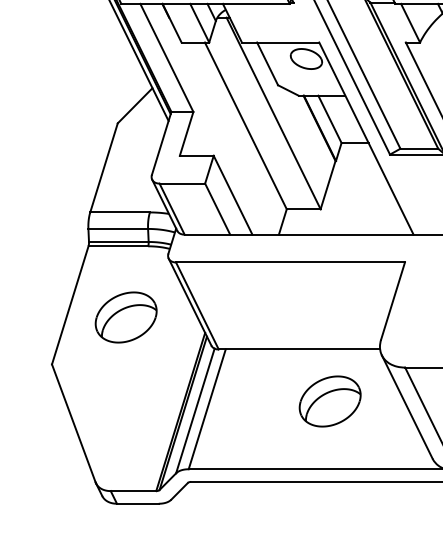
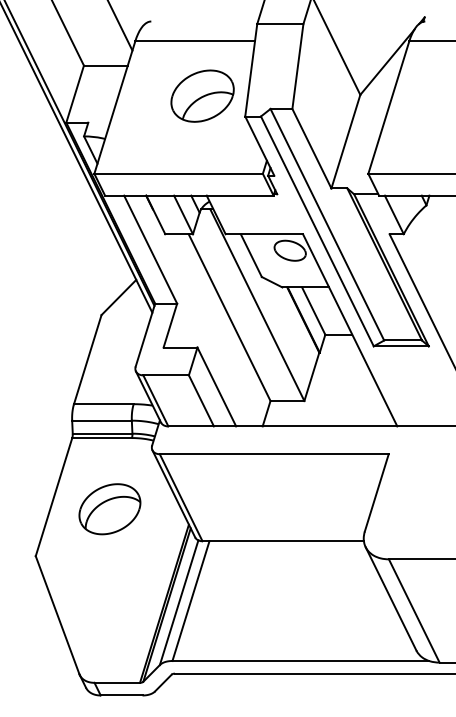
part: (329, 401) -> (313, 593), removed

